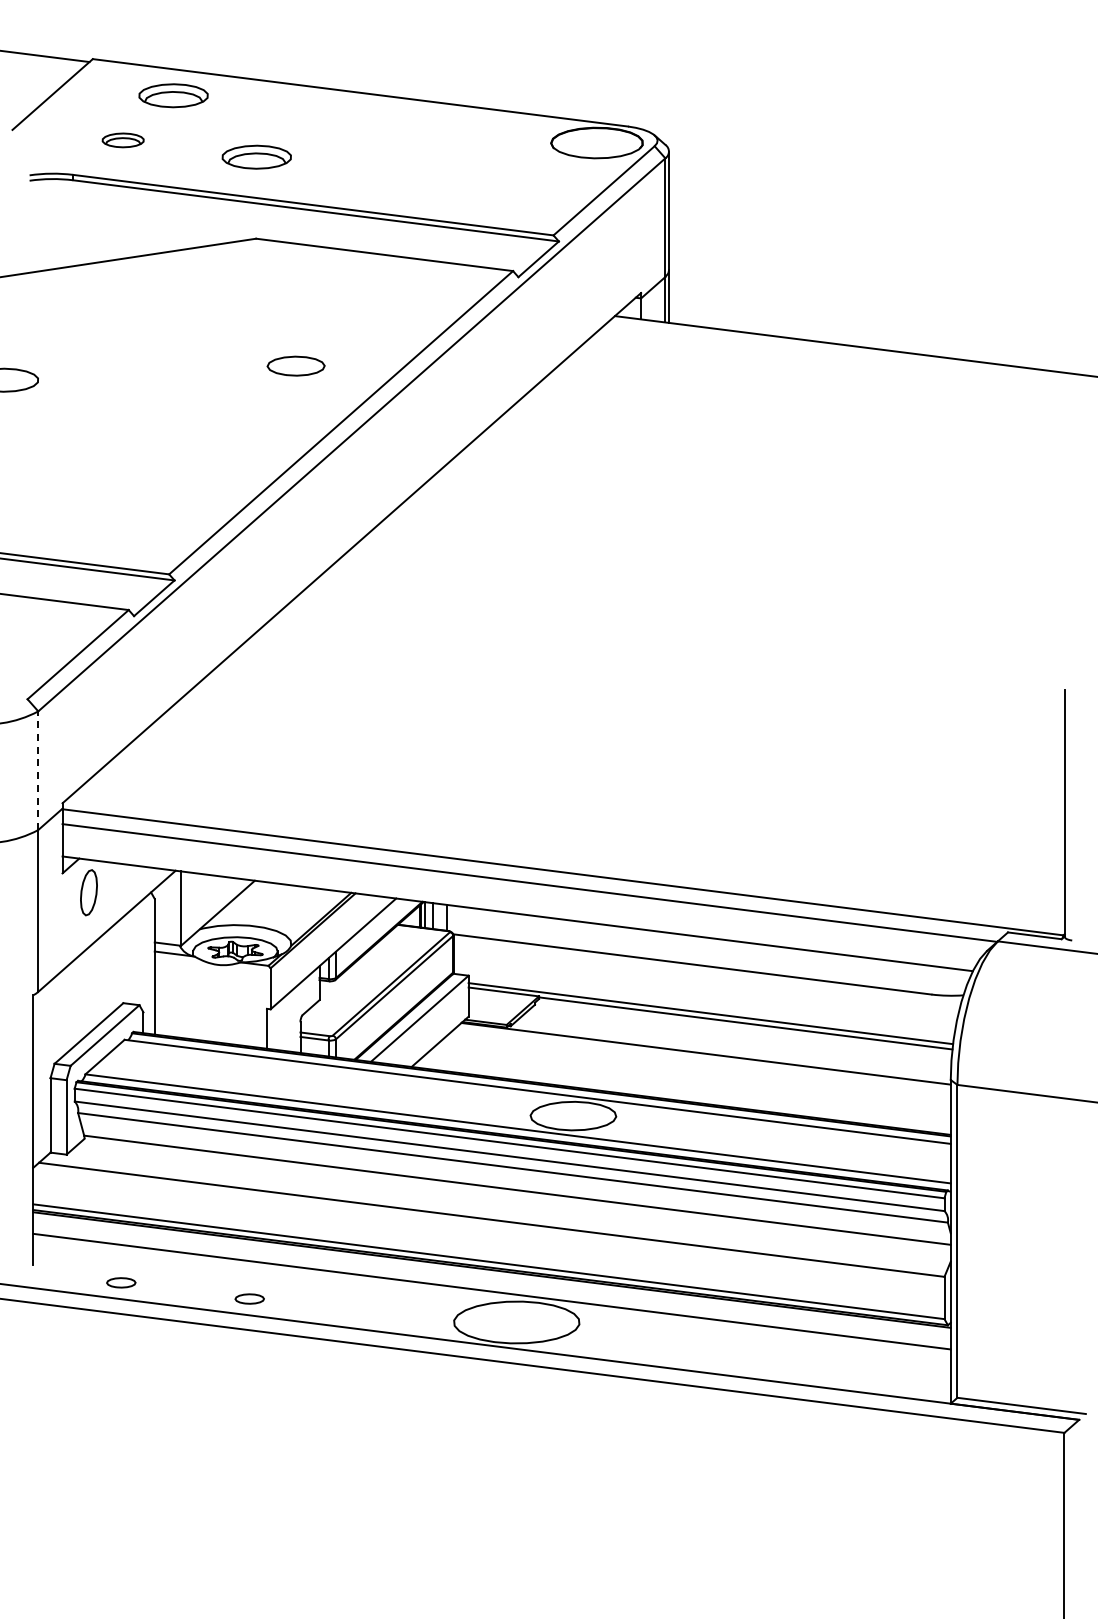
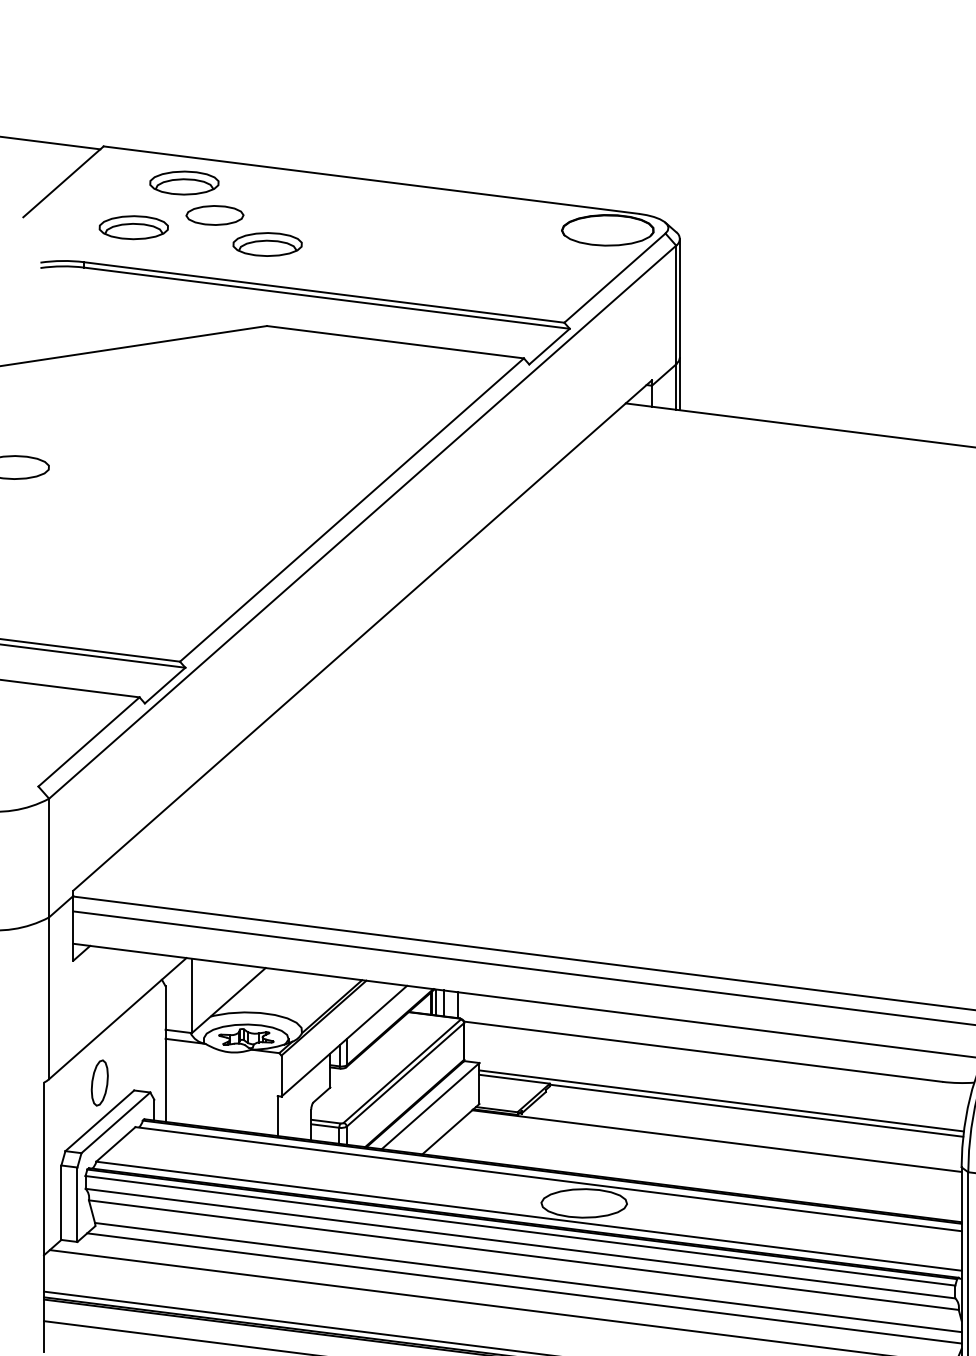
part: (123, 140) -> (134, 227), size x1.67
part: (295, 365) -> (214, 214), moved
line: (38, 770) -> (49, 857), dashed -> solid
part: (88, 892) -> (99, 1082), moved
line: (513, 1201) -> (524, 1288), added

